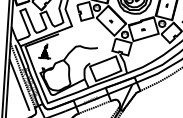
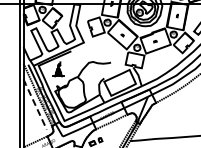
line: (19, 84) -> (35, 104), solid -> dashed

